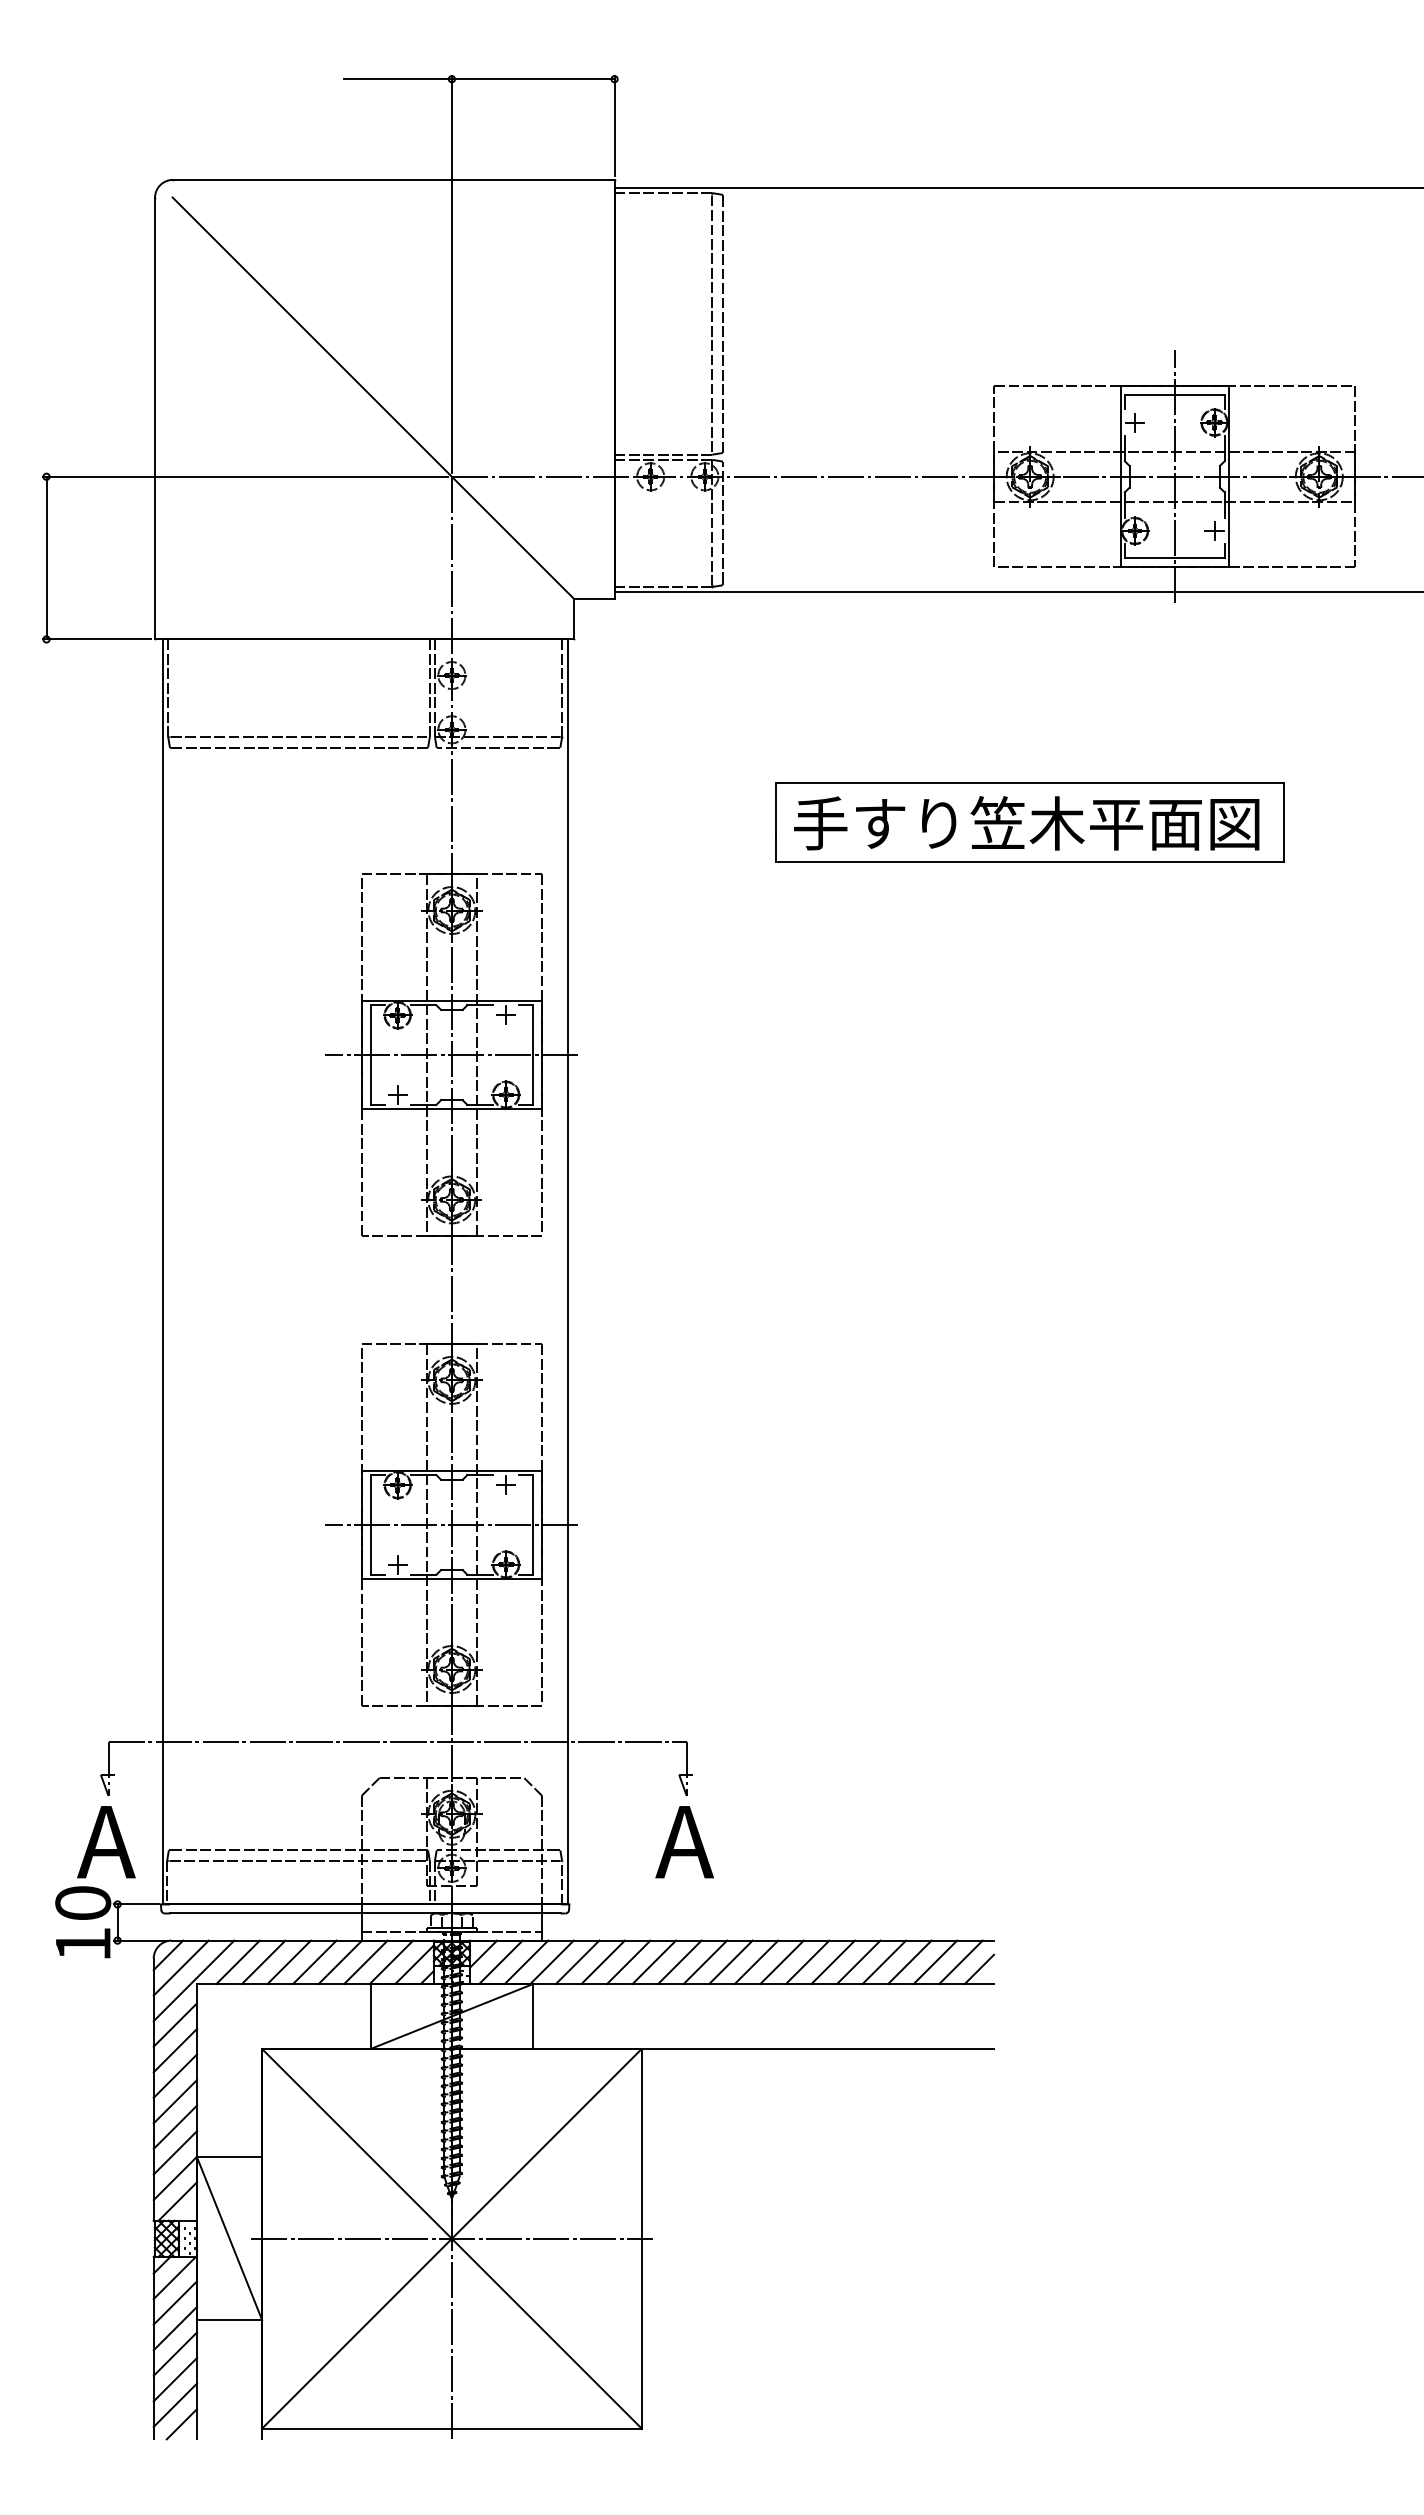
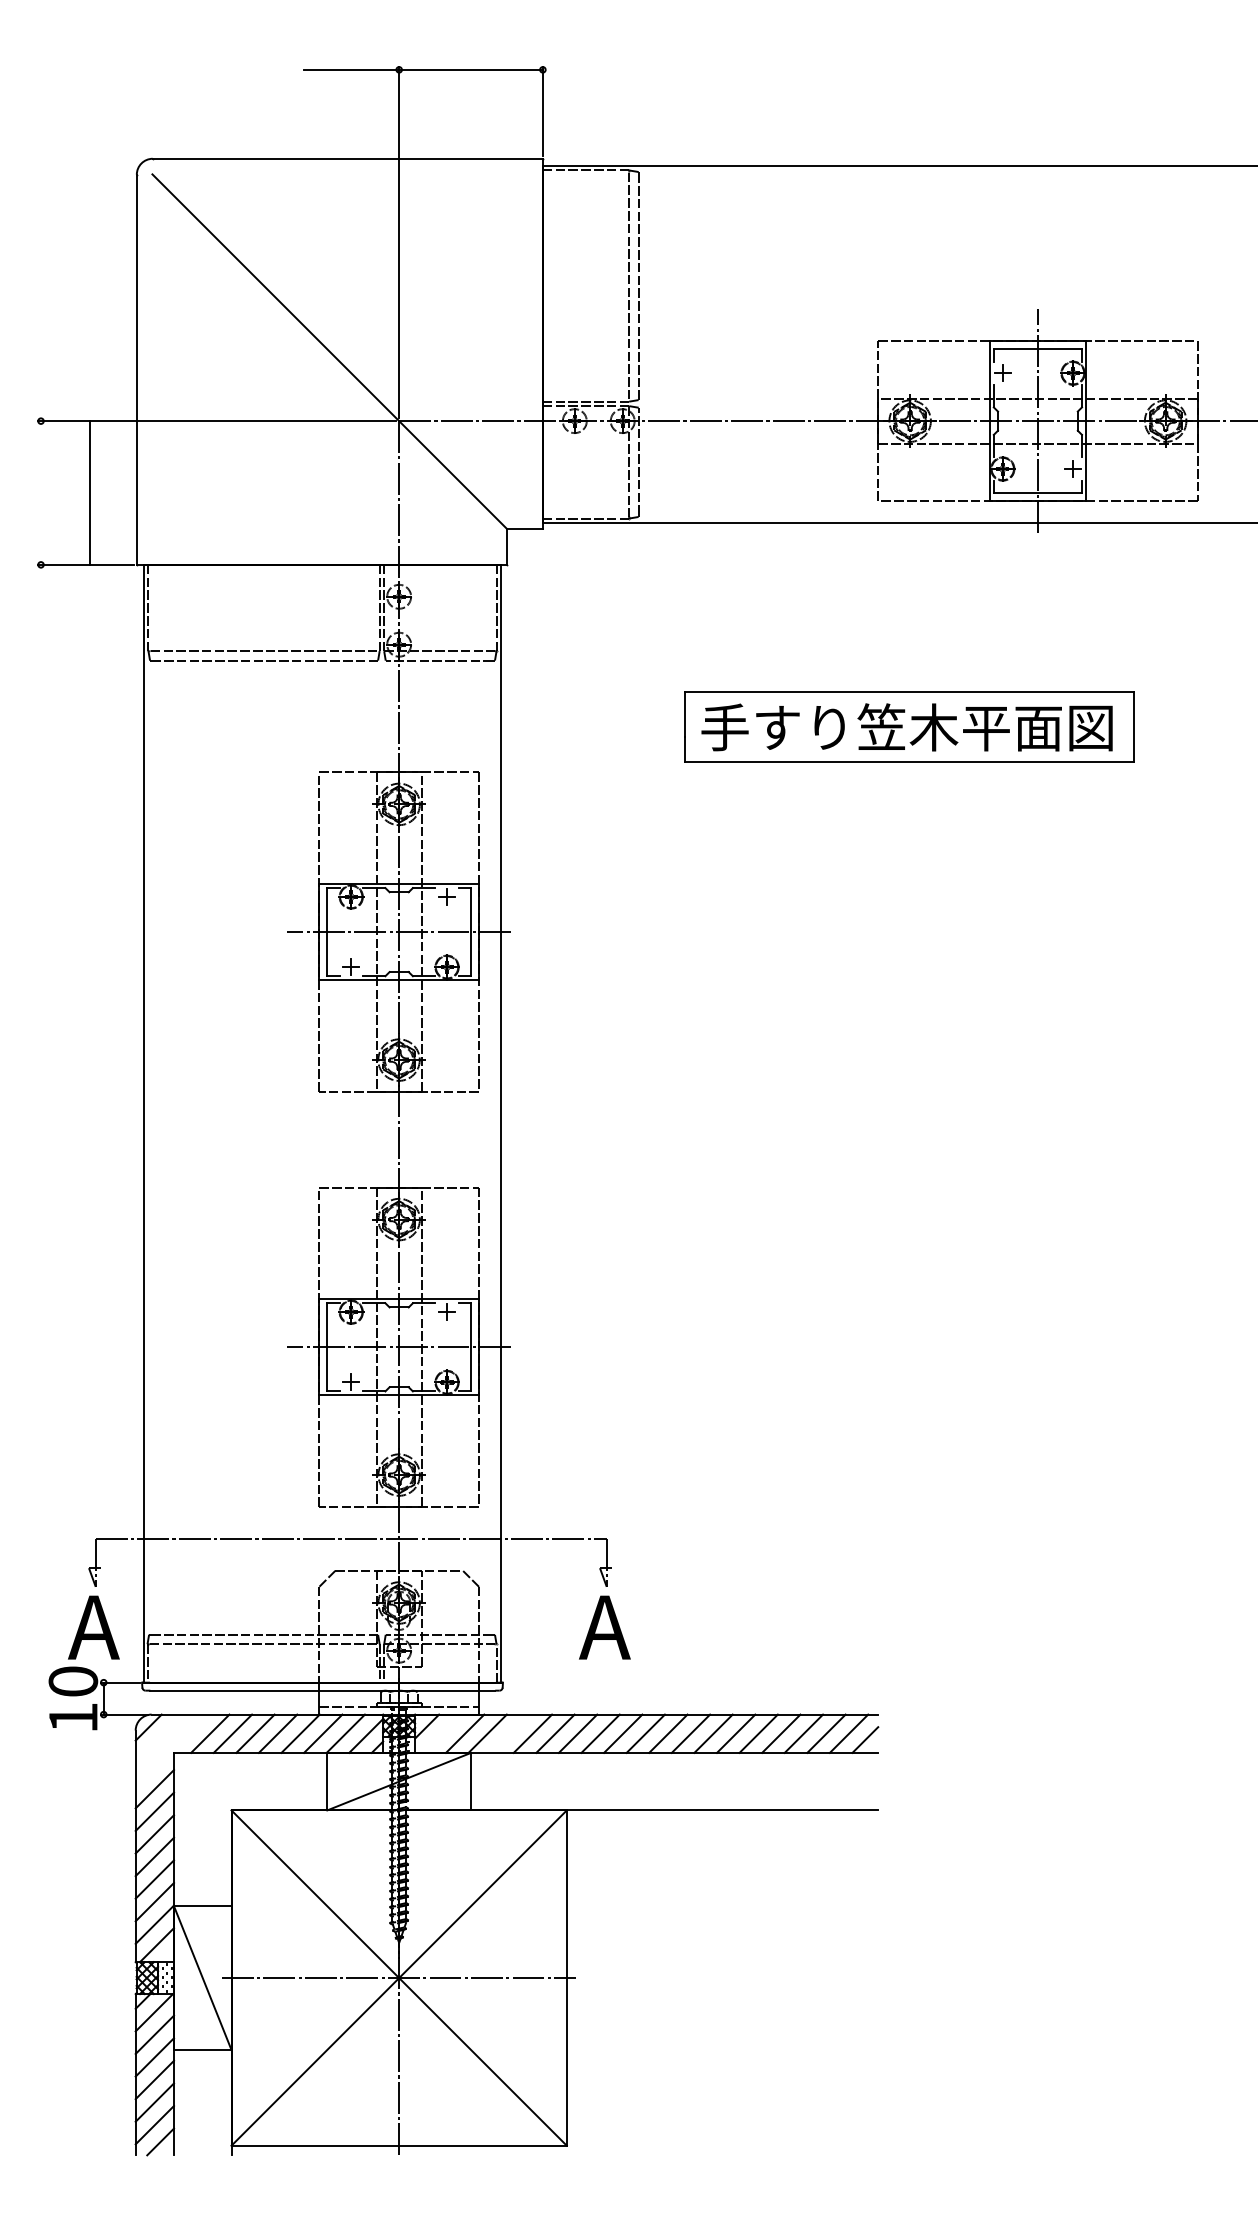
line: (47, 557) -> (90, 492), moved
line: (500, 1961) -> (442, 1733), removed
line: (577, 1961) -> (510, 1733), removed
line: (180, 1967) -> (159, 1738), removed
line: (193, 1980) -> (170, 1749), removed

